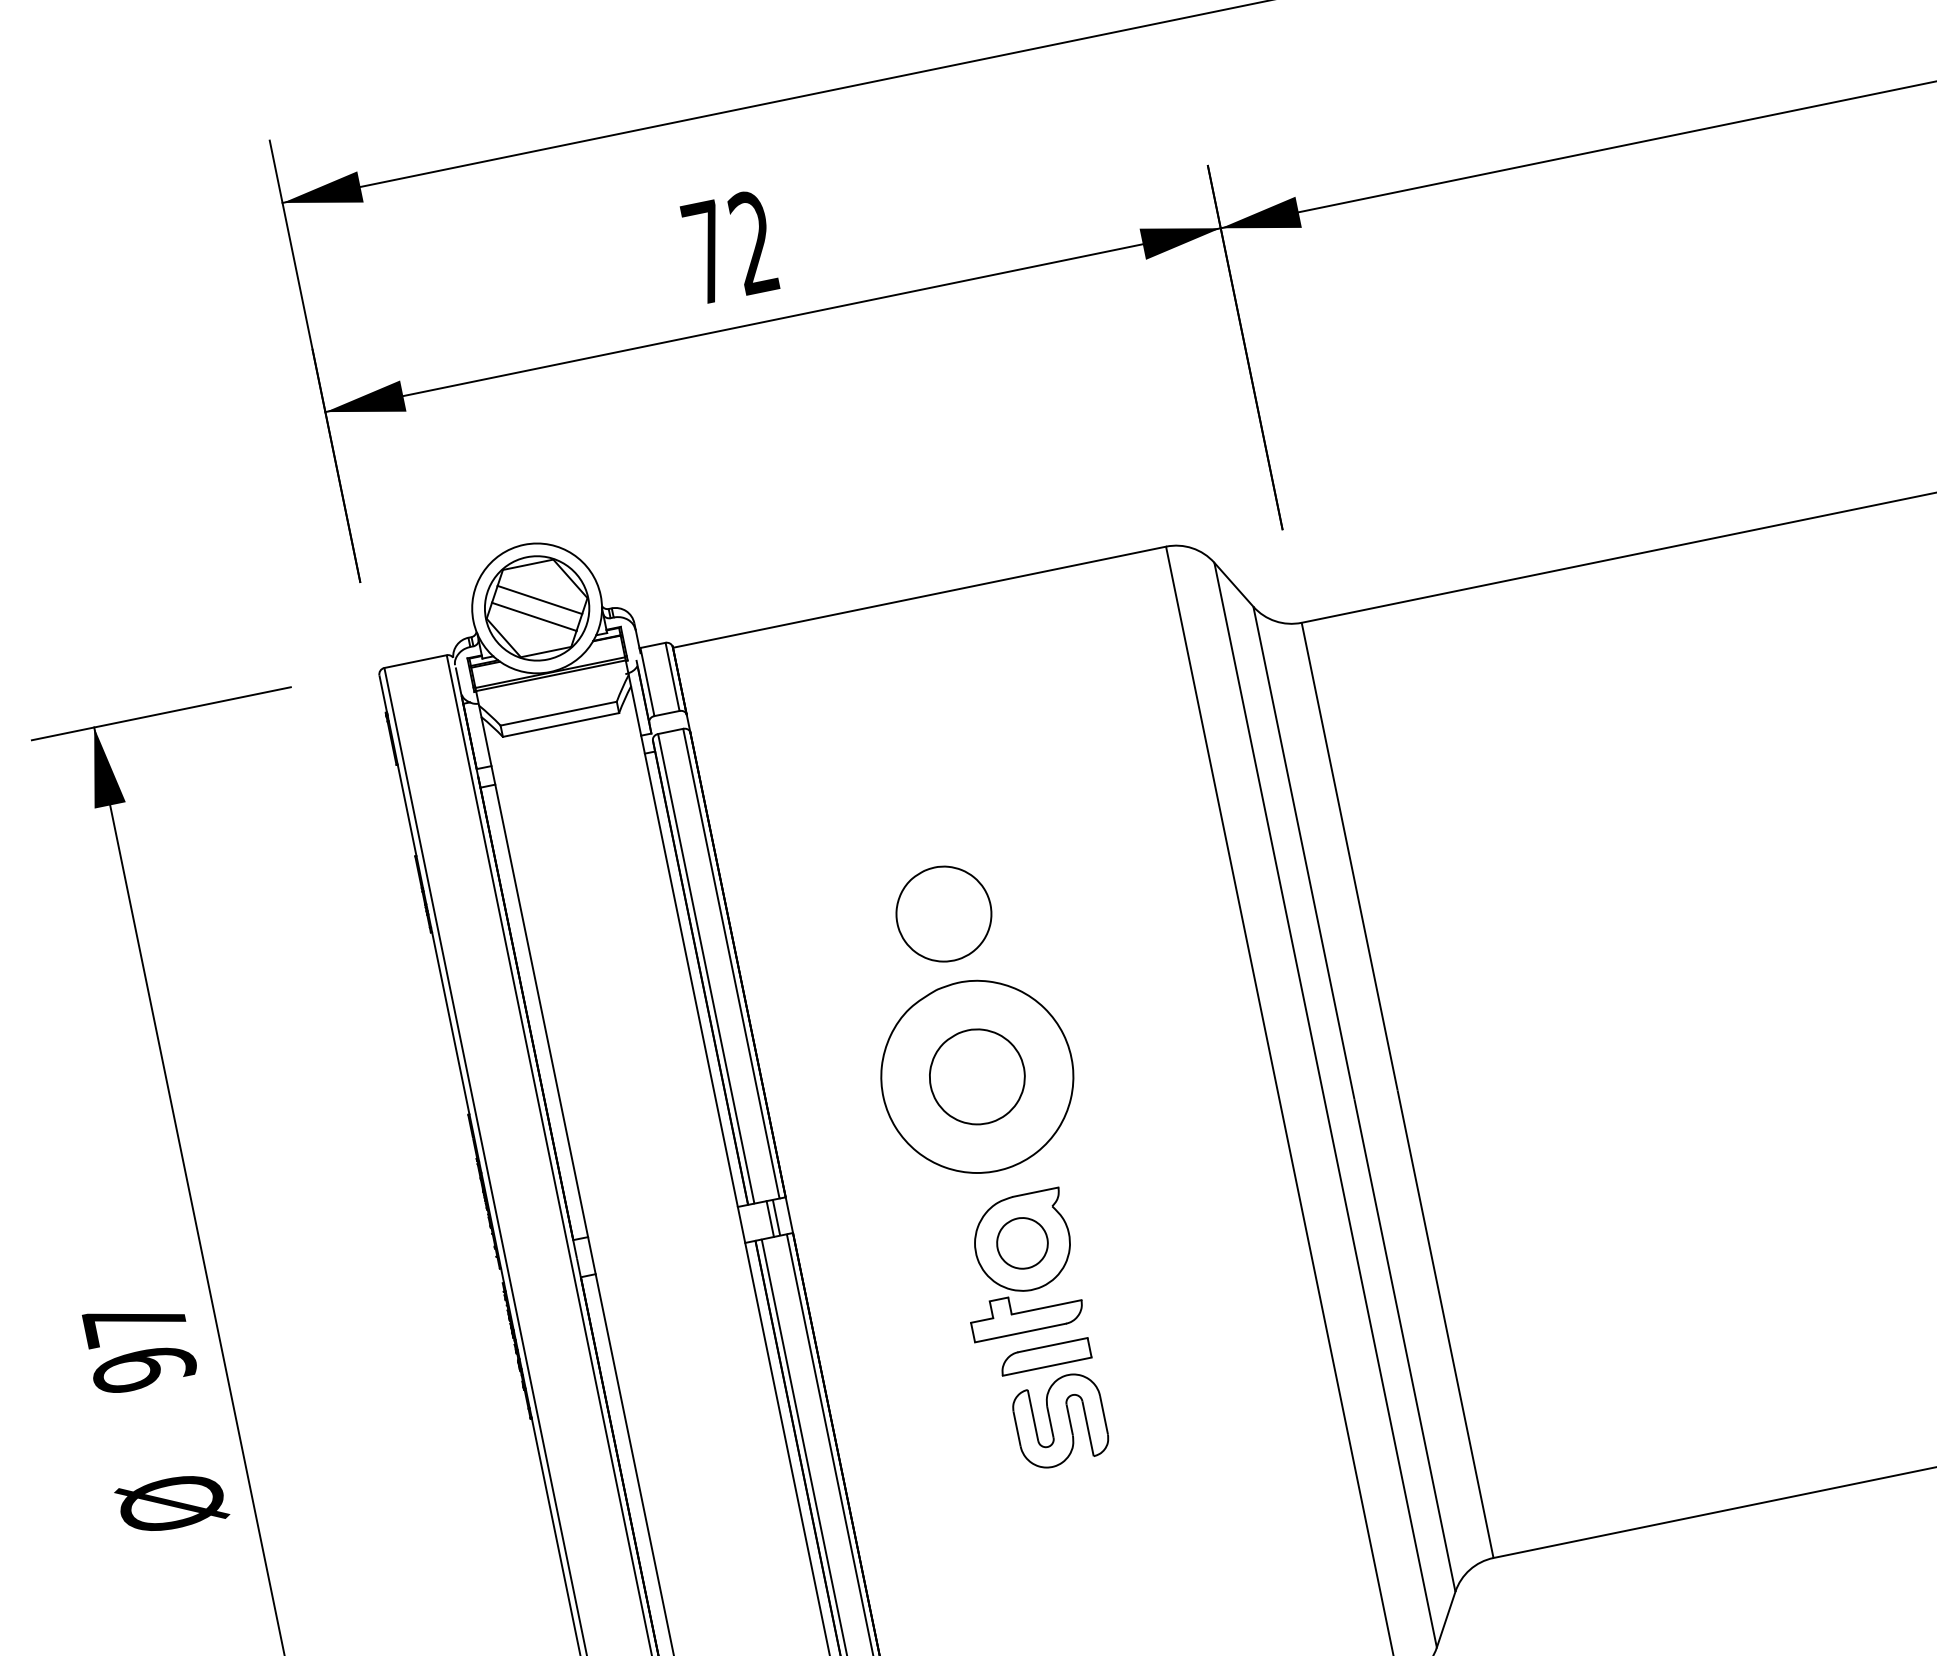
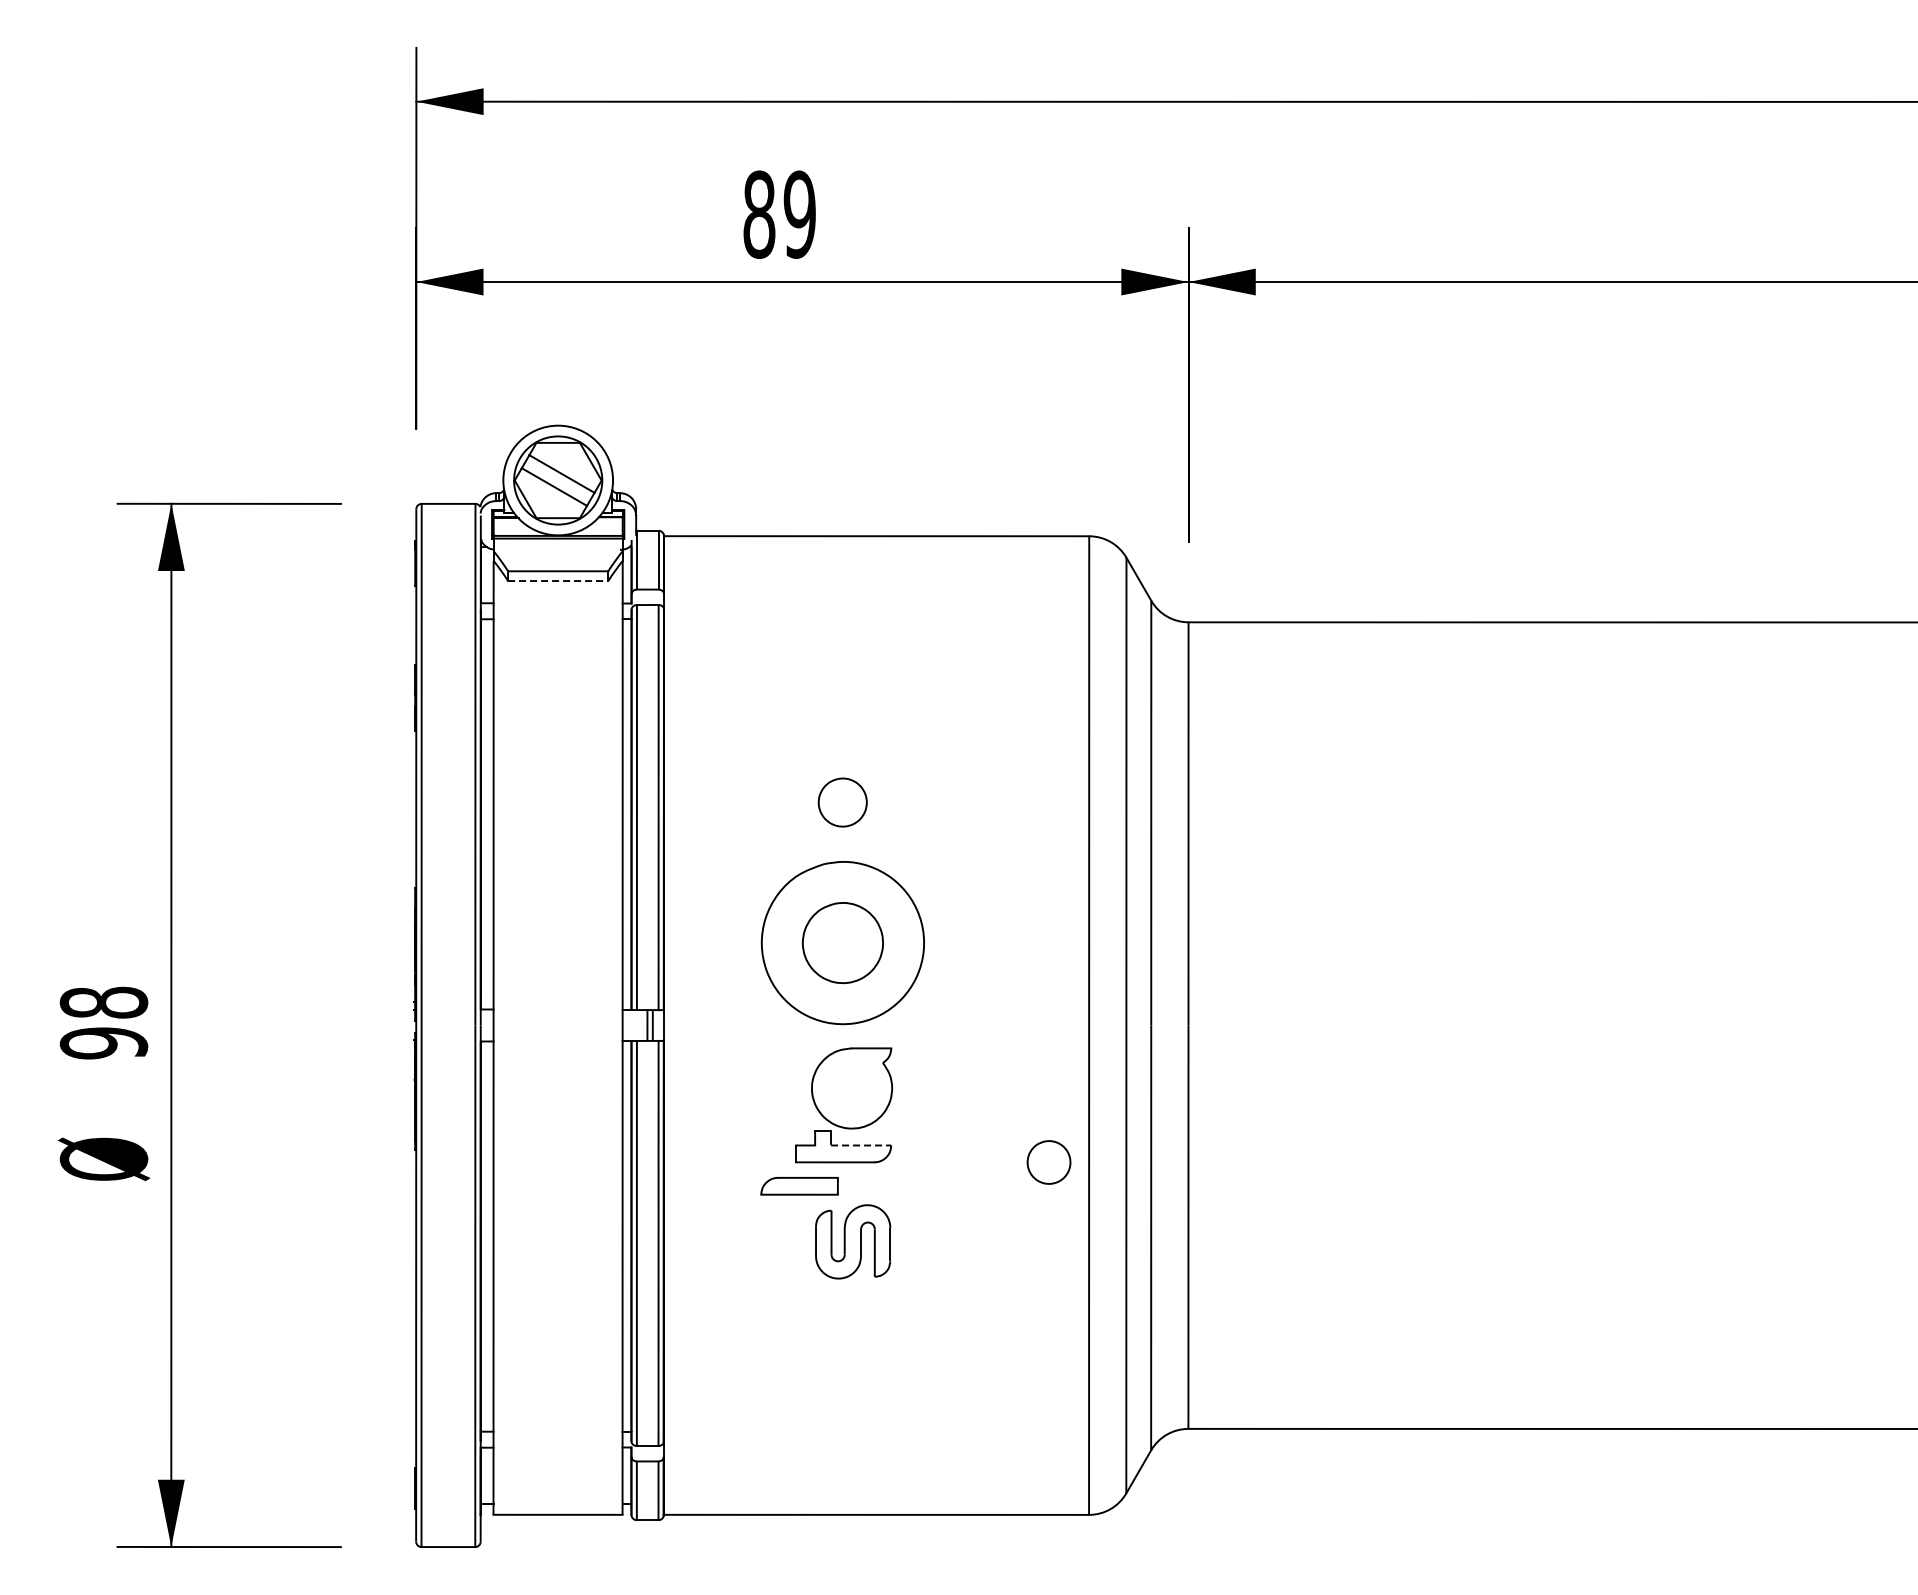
text: (730, 247) -> (779, 214), 72 -> 89
line: (561, 725) -> (558, 581), solid -> dashed
part: (943, 914) -> (842, 802), size x0.6
part: (1021, 1243) -> (1048, 1162), moved
line: (1047, 1307) -> (861, 1145), solid -> dashed
text: (134, 1321) -> (103, 1002), 97 -> 98
part: (1044, 1355) -> (799, 1185), moved

